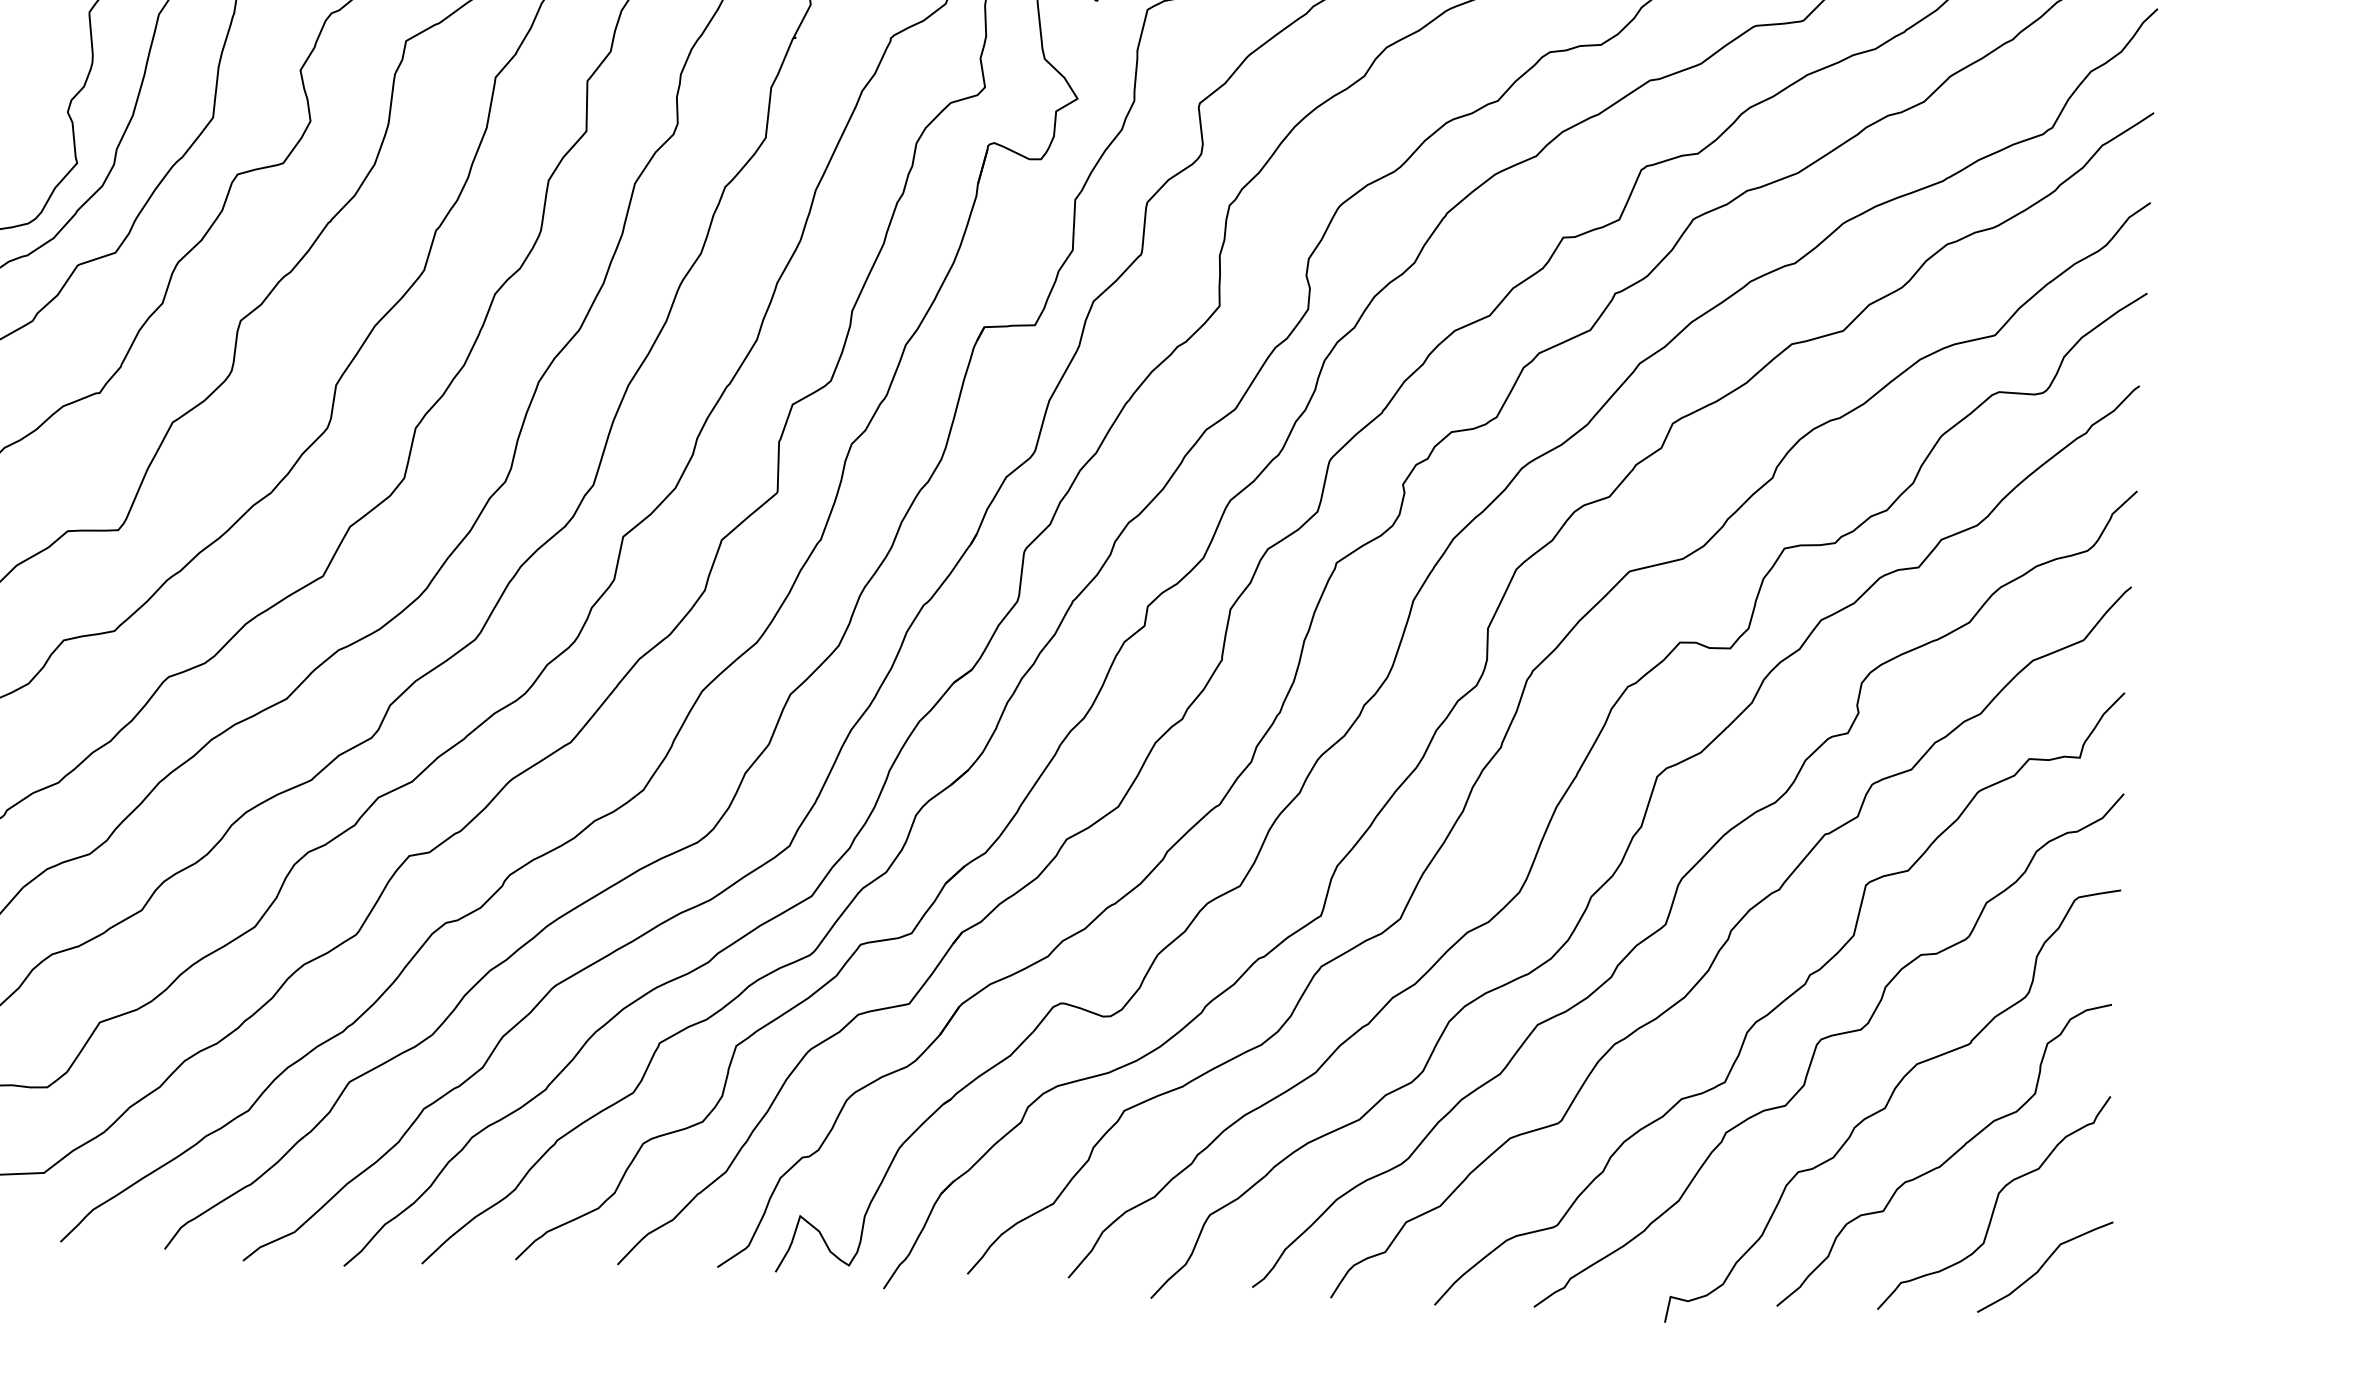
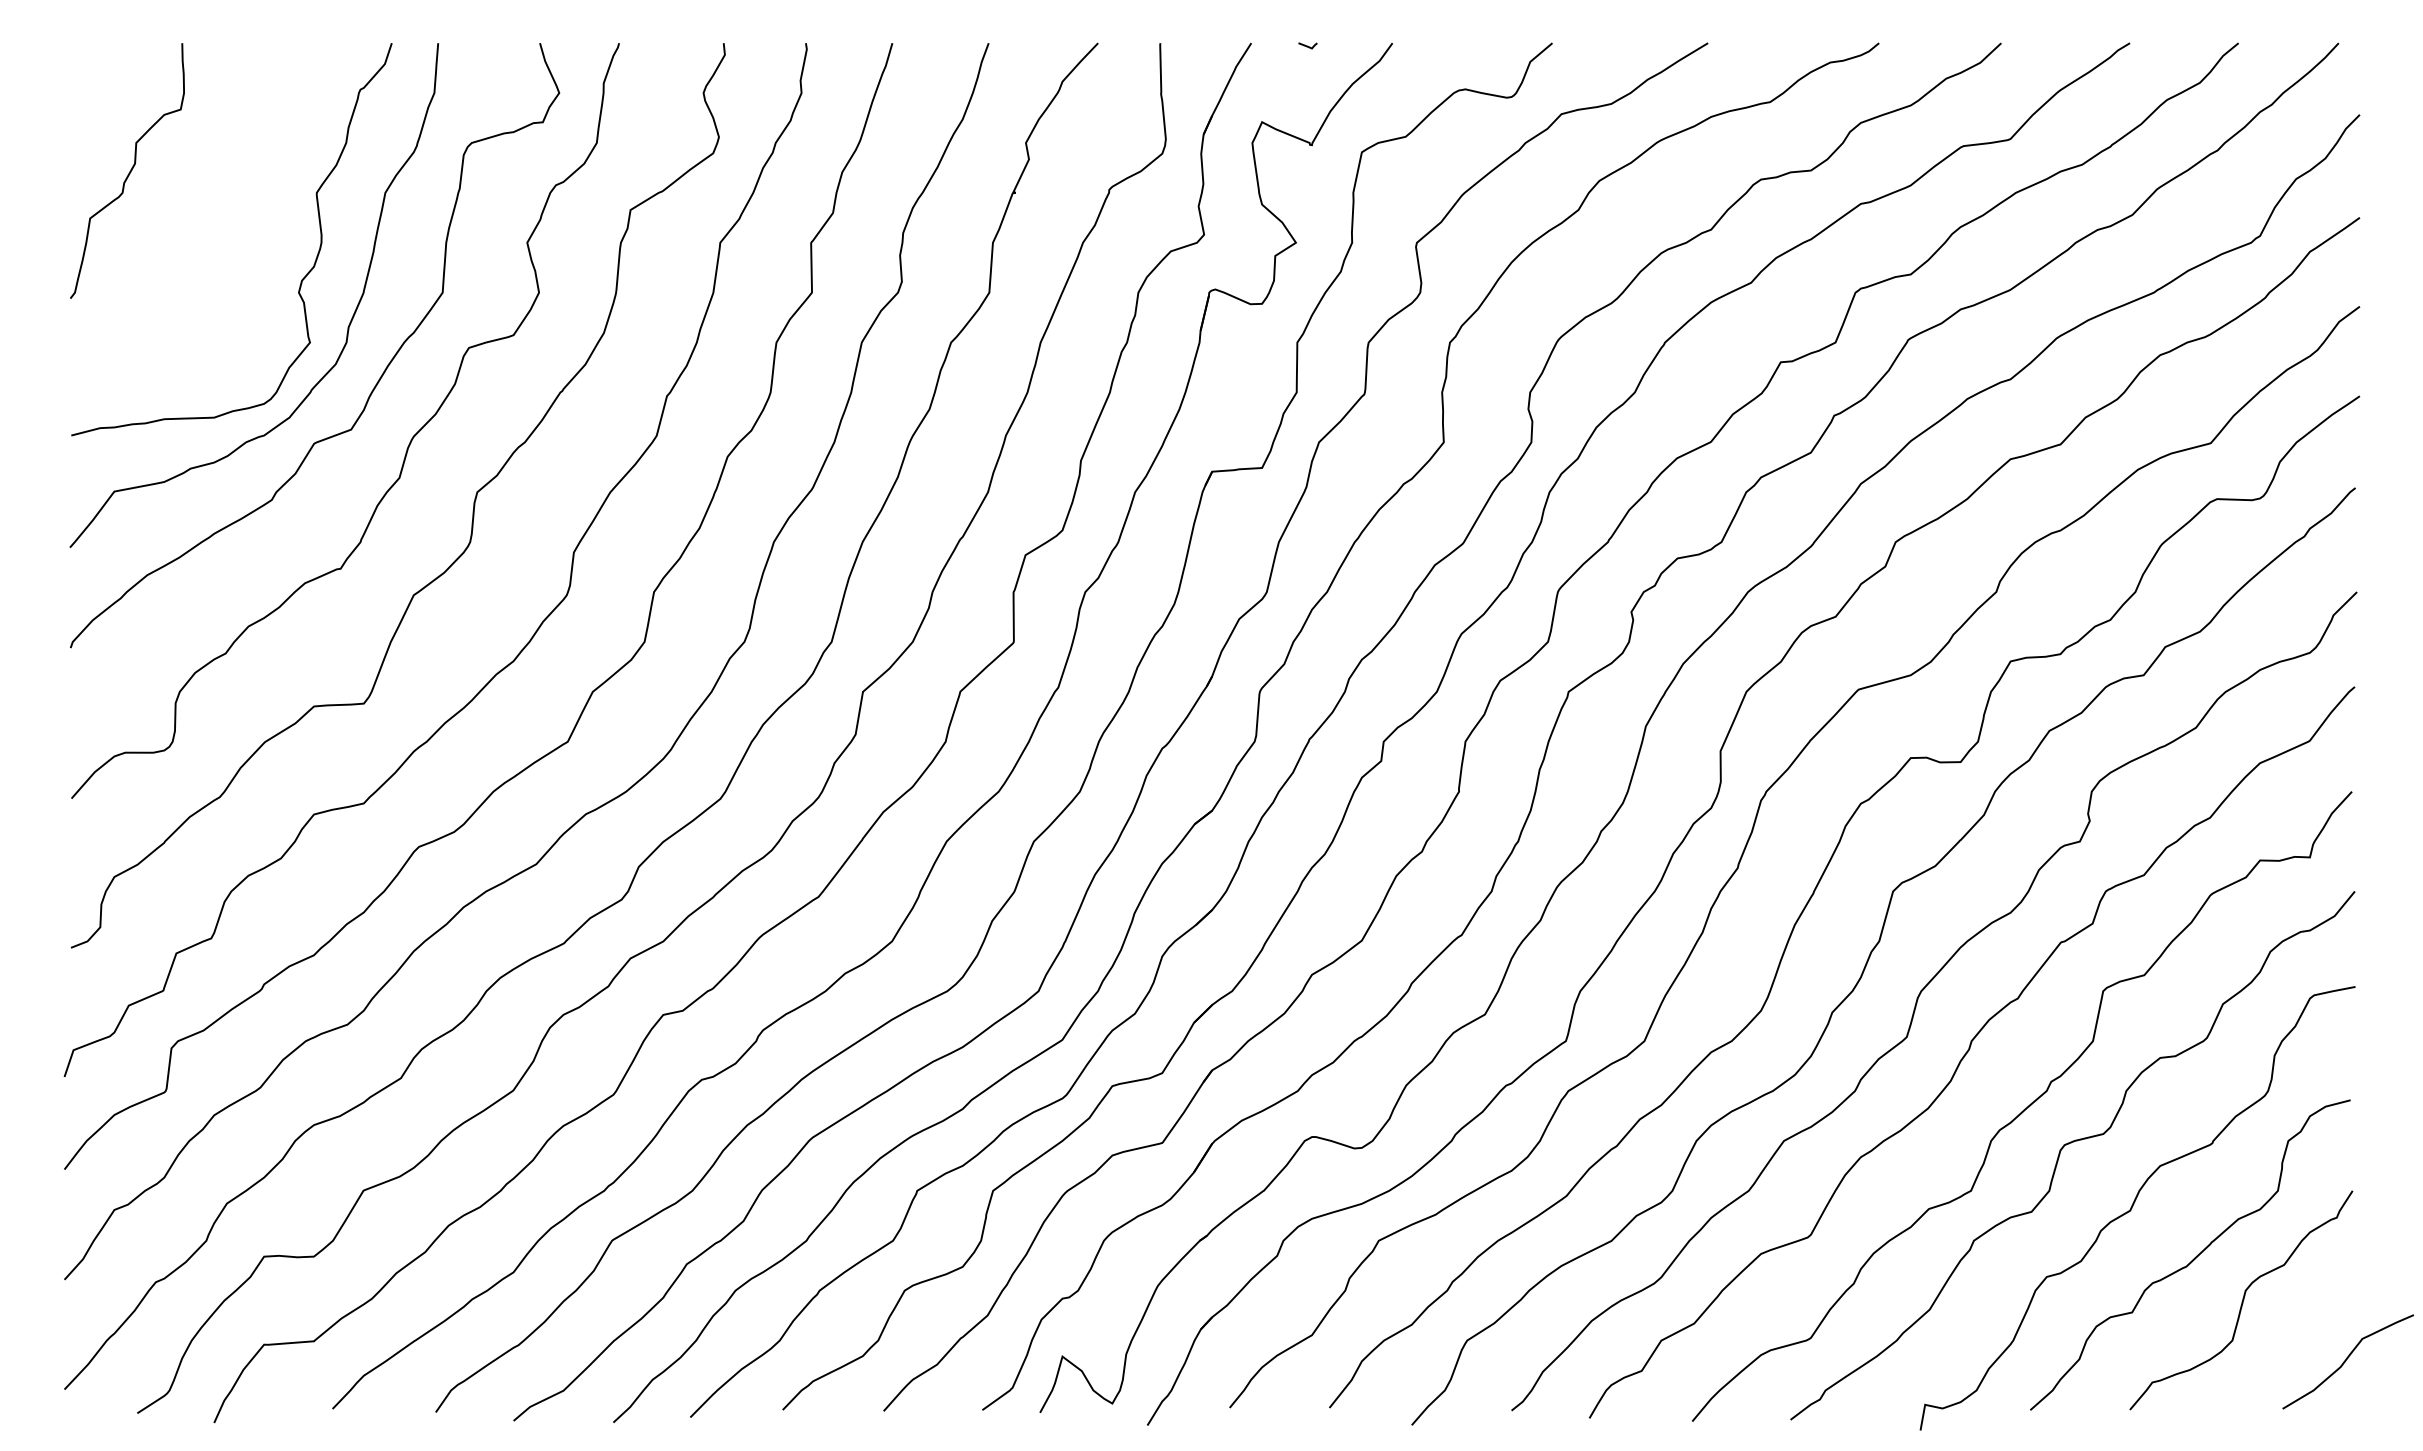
curve: (2043, 1266) -> (2346, 1361), moved

